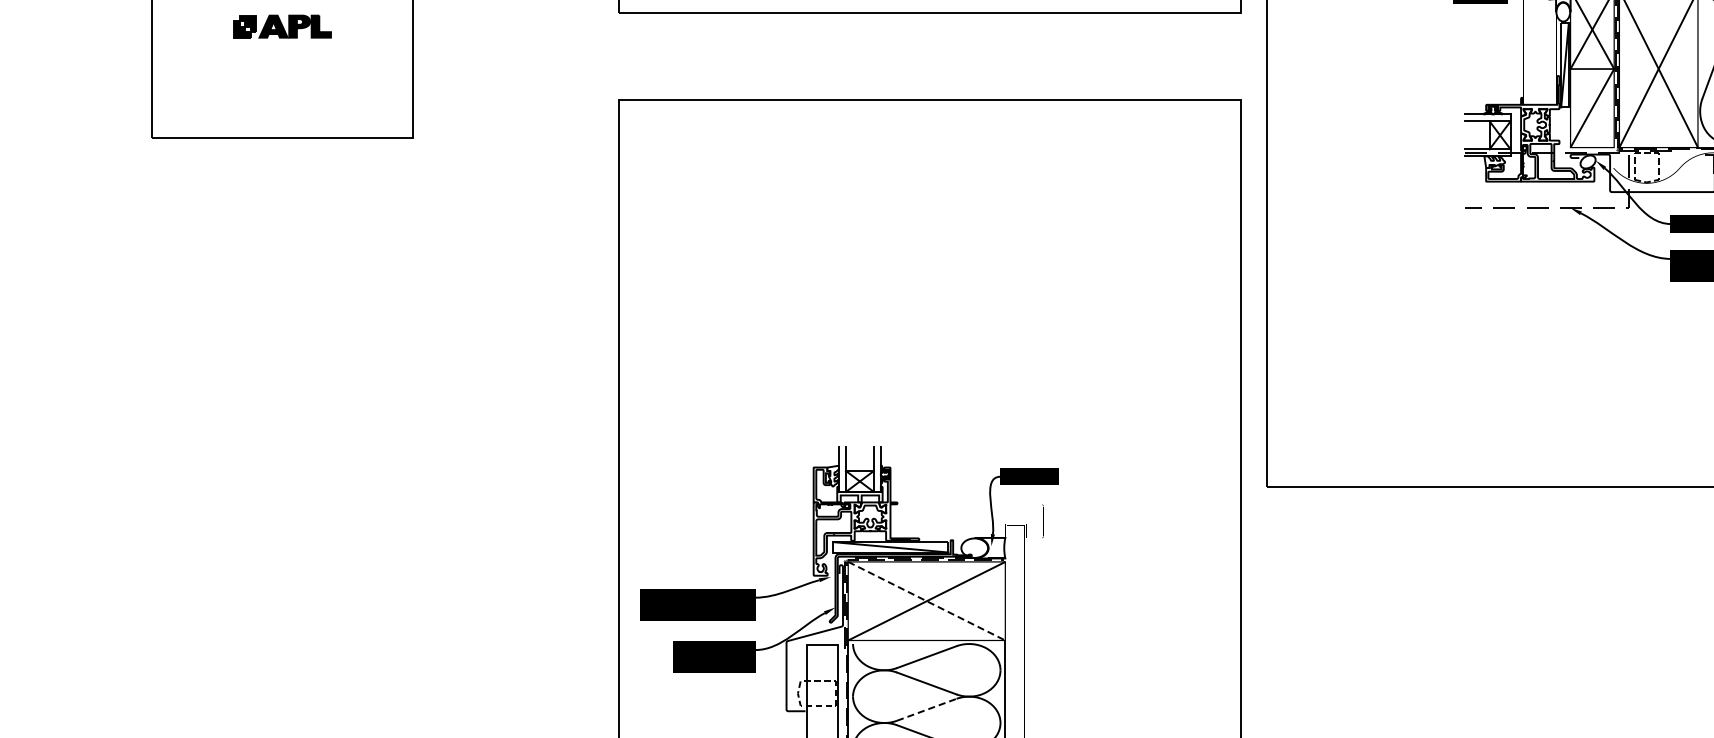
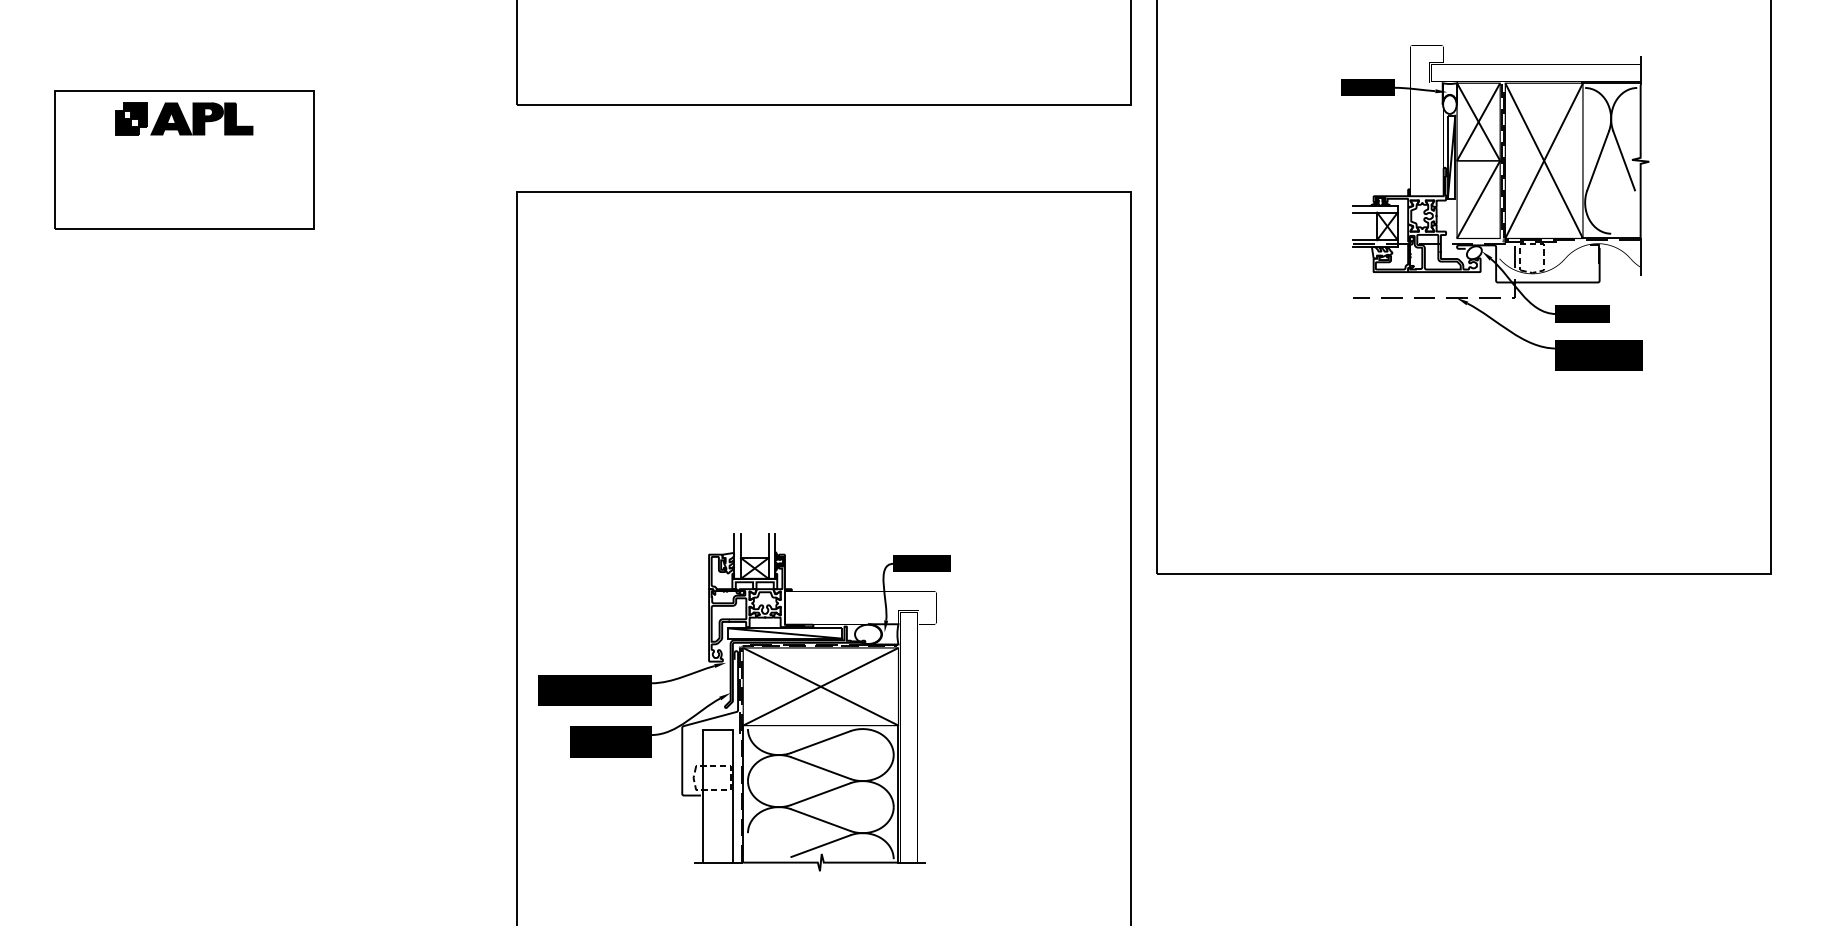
part: (282, 26) -> (184, 118), size x1.43
line: (926, 600) -> (820, 686), dashed -> solid
line: (927, 709) -> (821, 793), dashed -> solid

